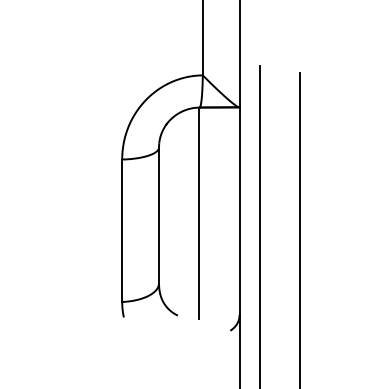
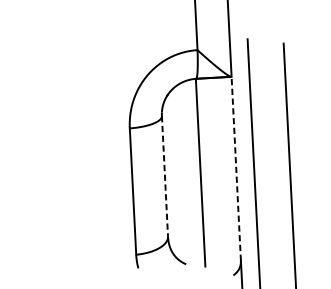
line: (239, 211) -> (236, 169), solid -> dashed
line: (159, 215) -> (165, 176), solid -> dashed

